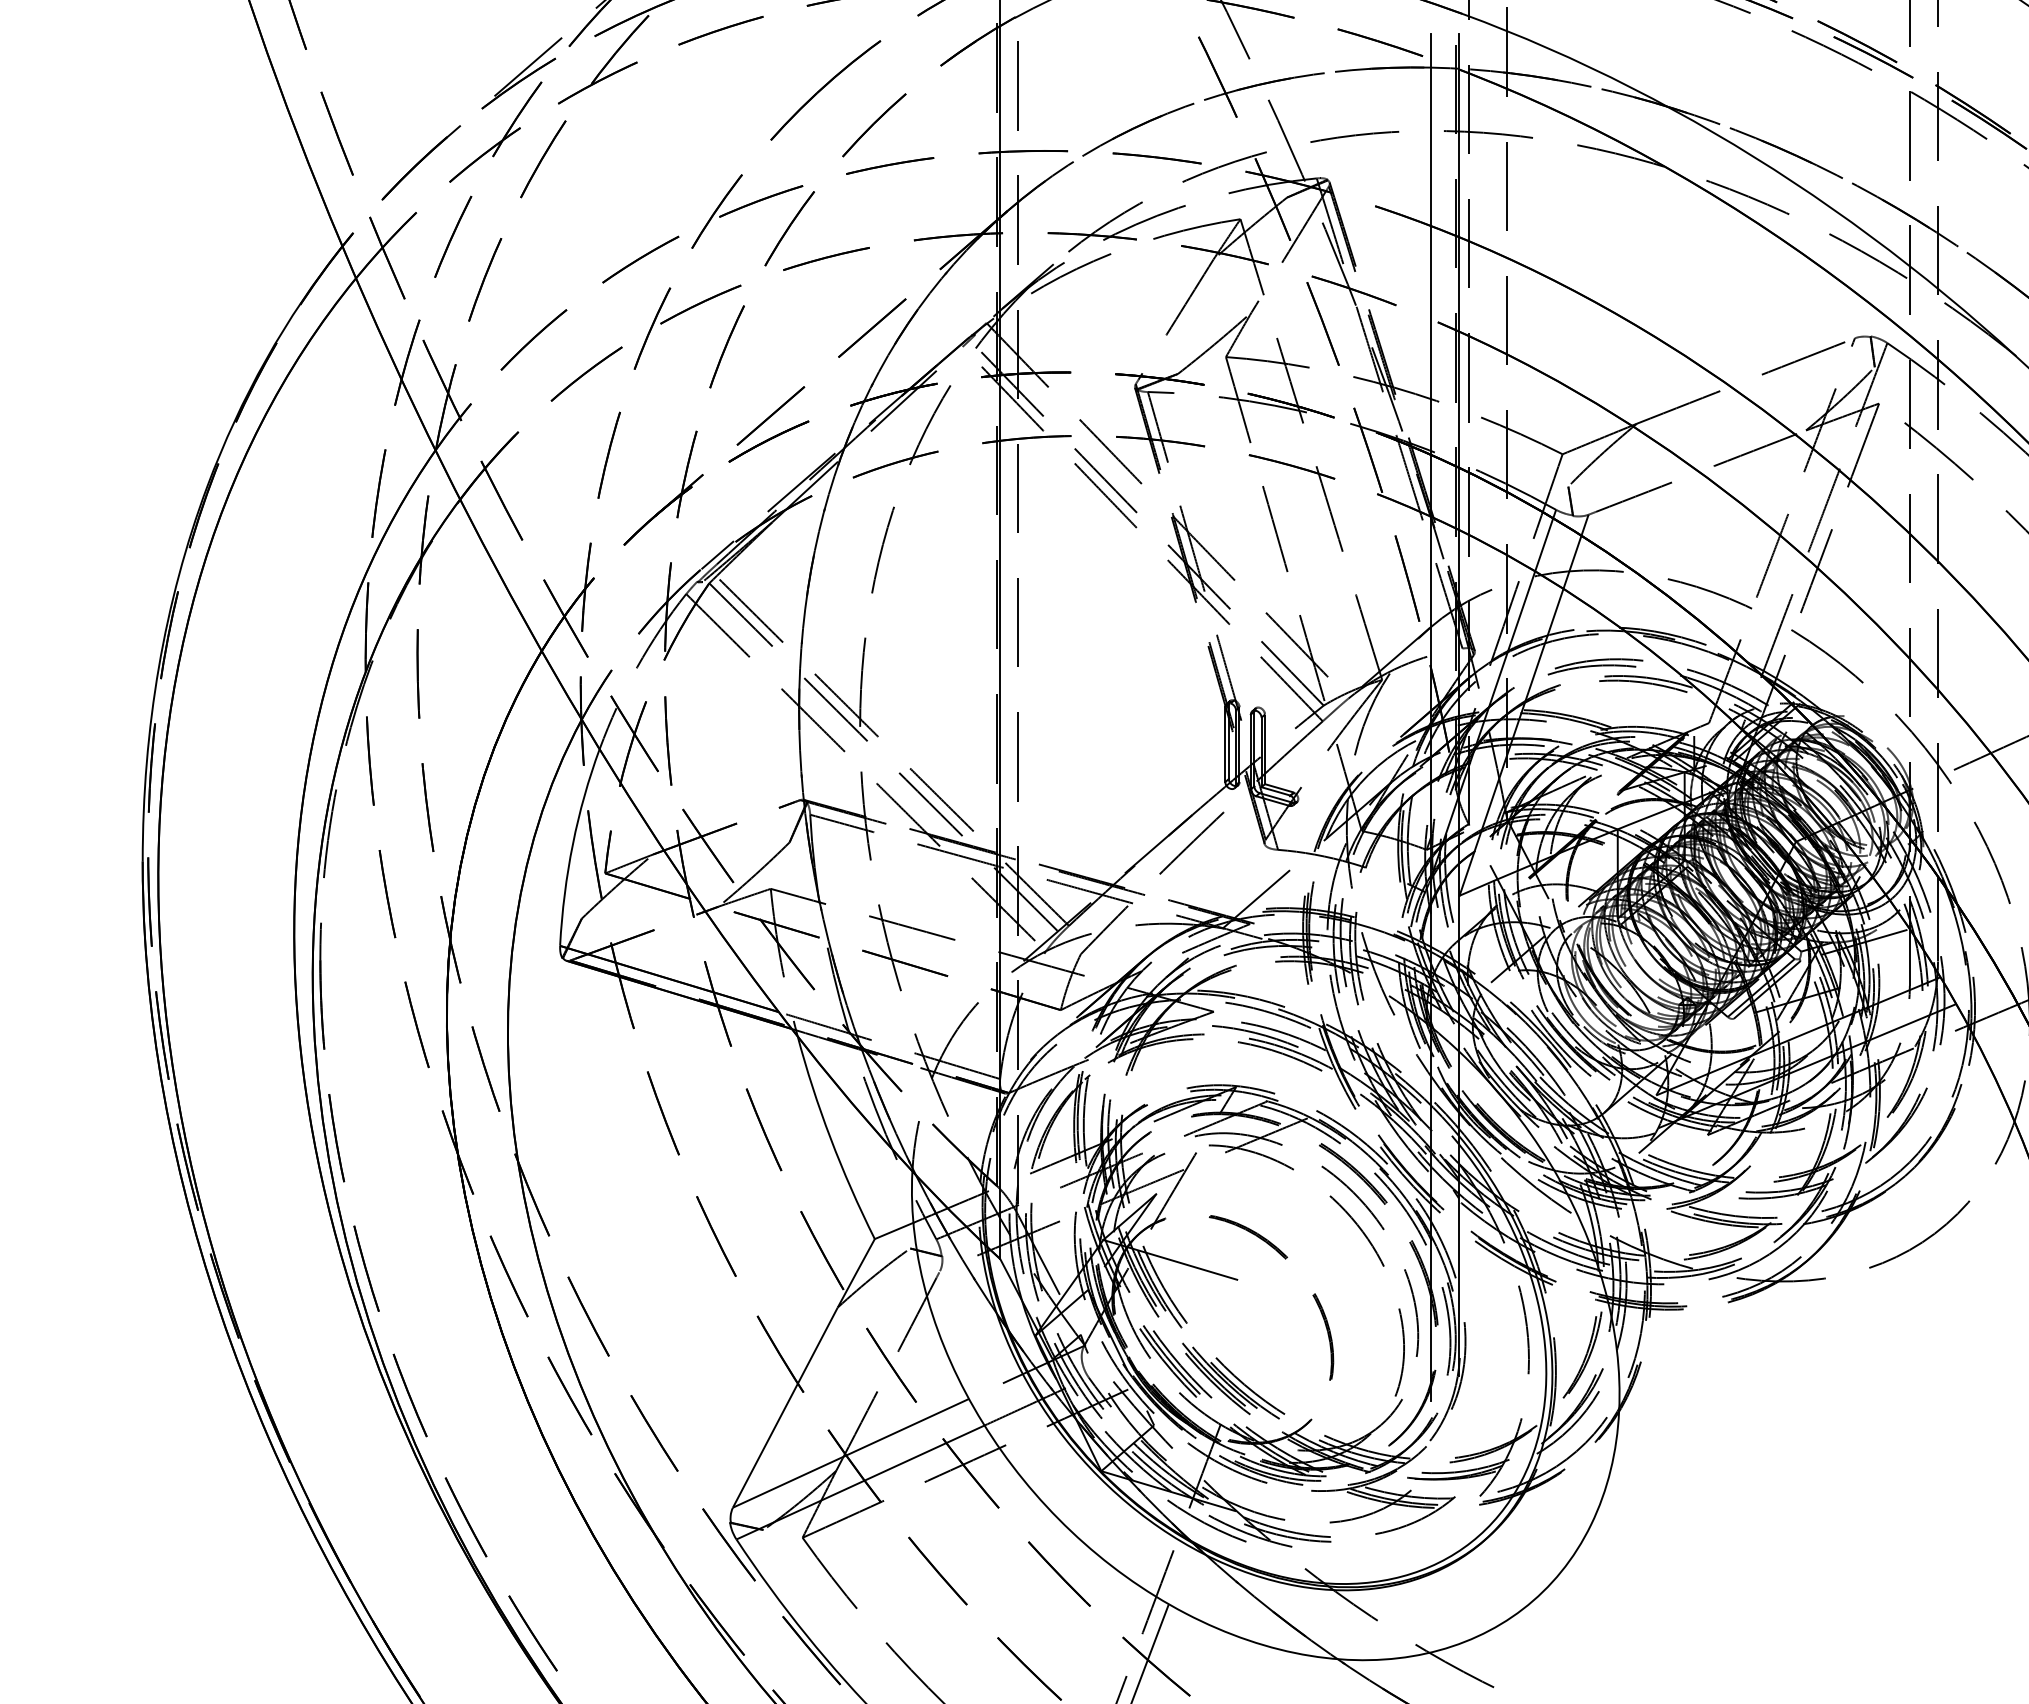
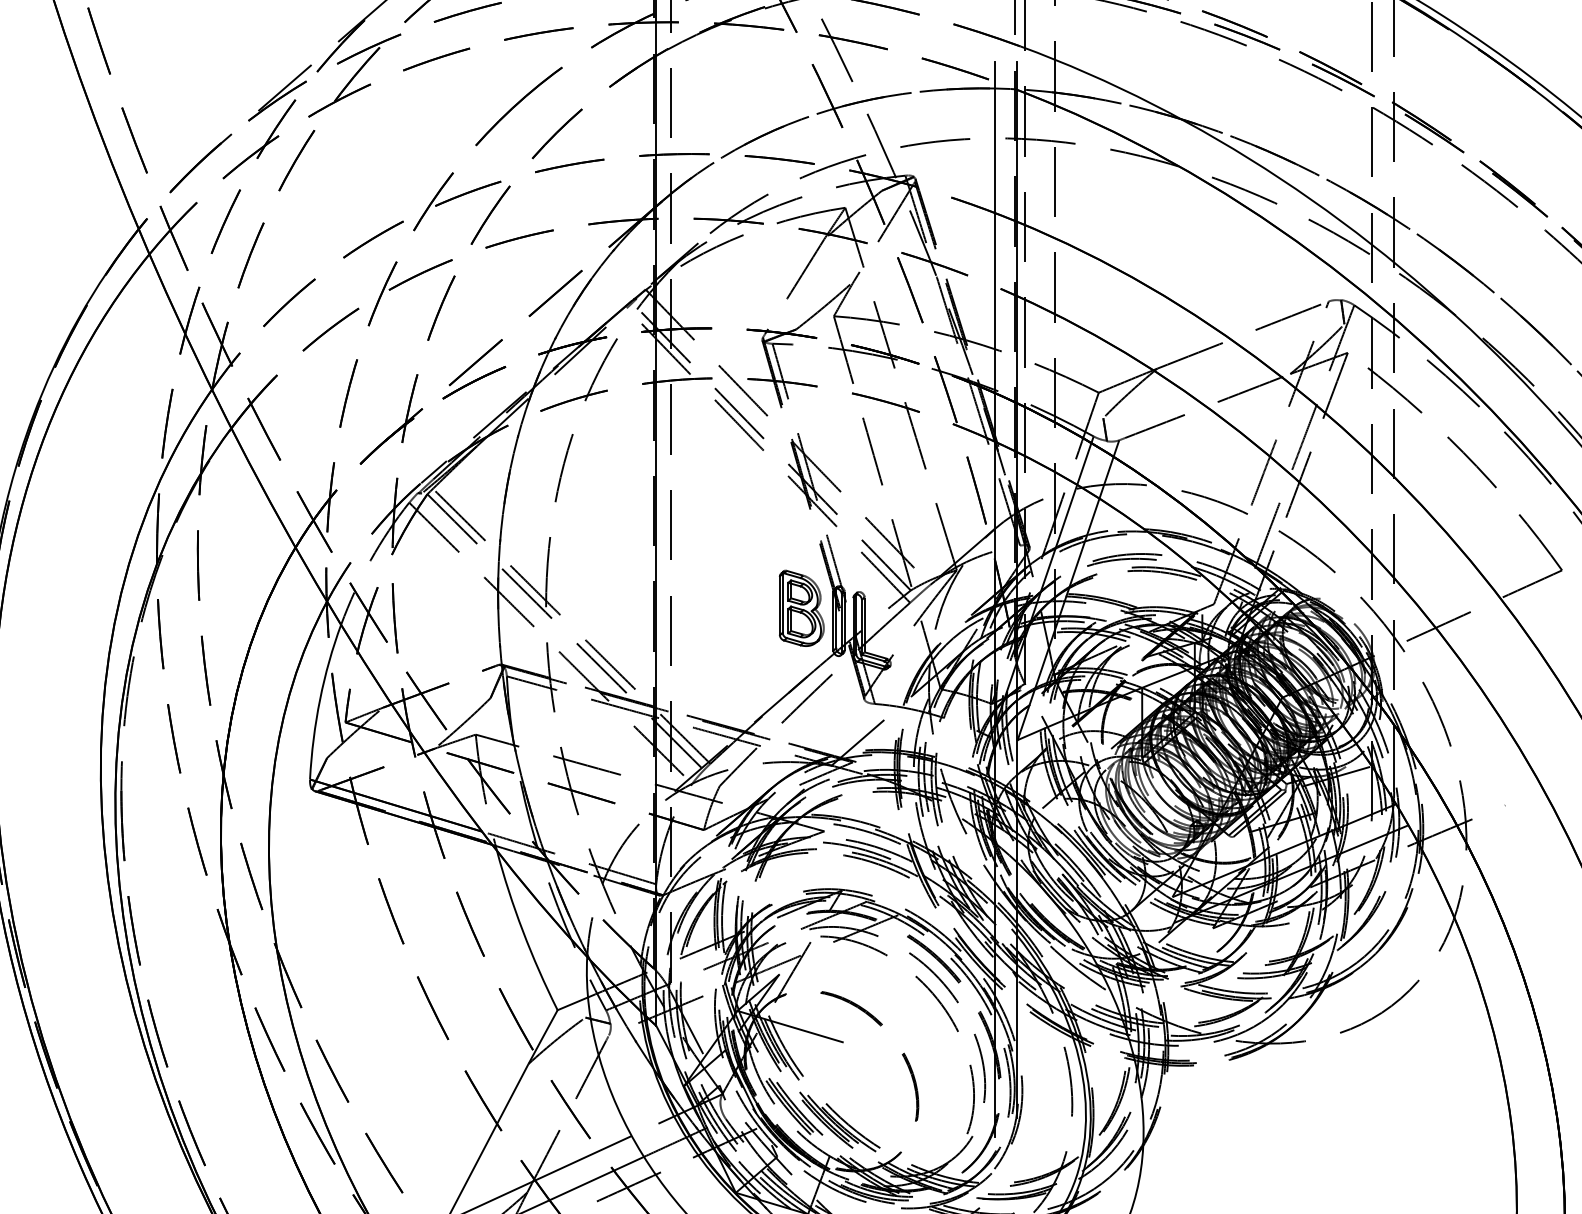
part: (1184, 728) -> (801, 608), added

